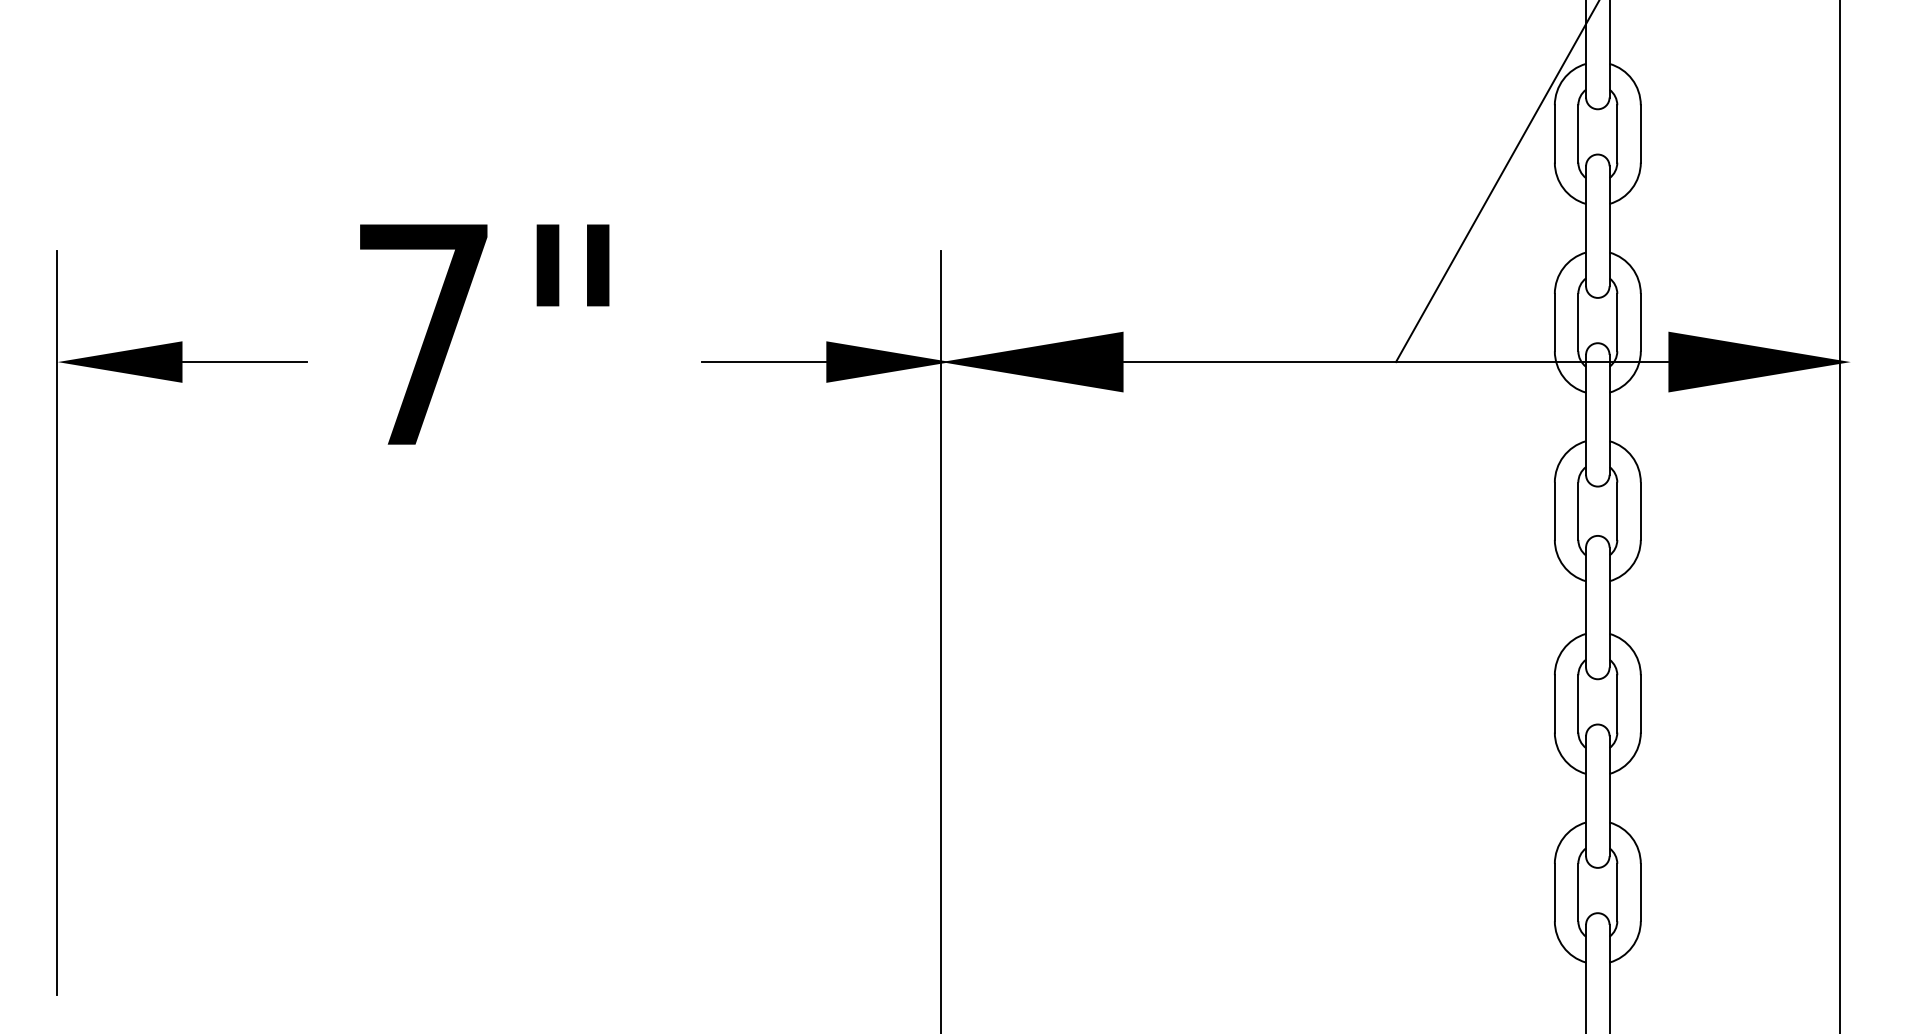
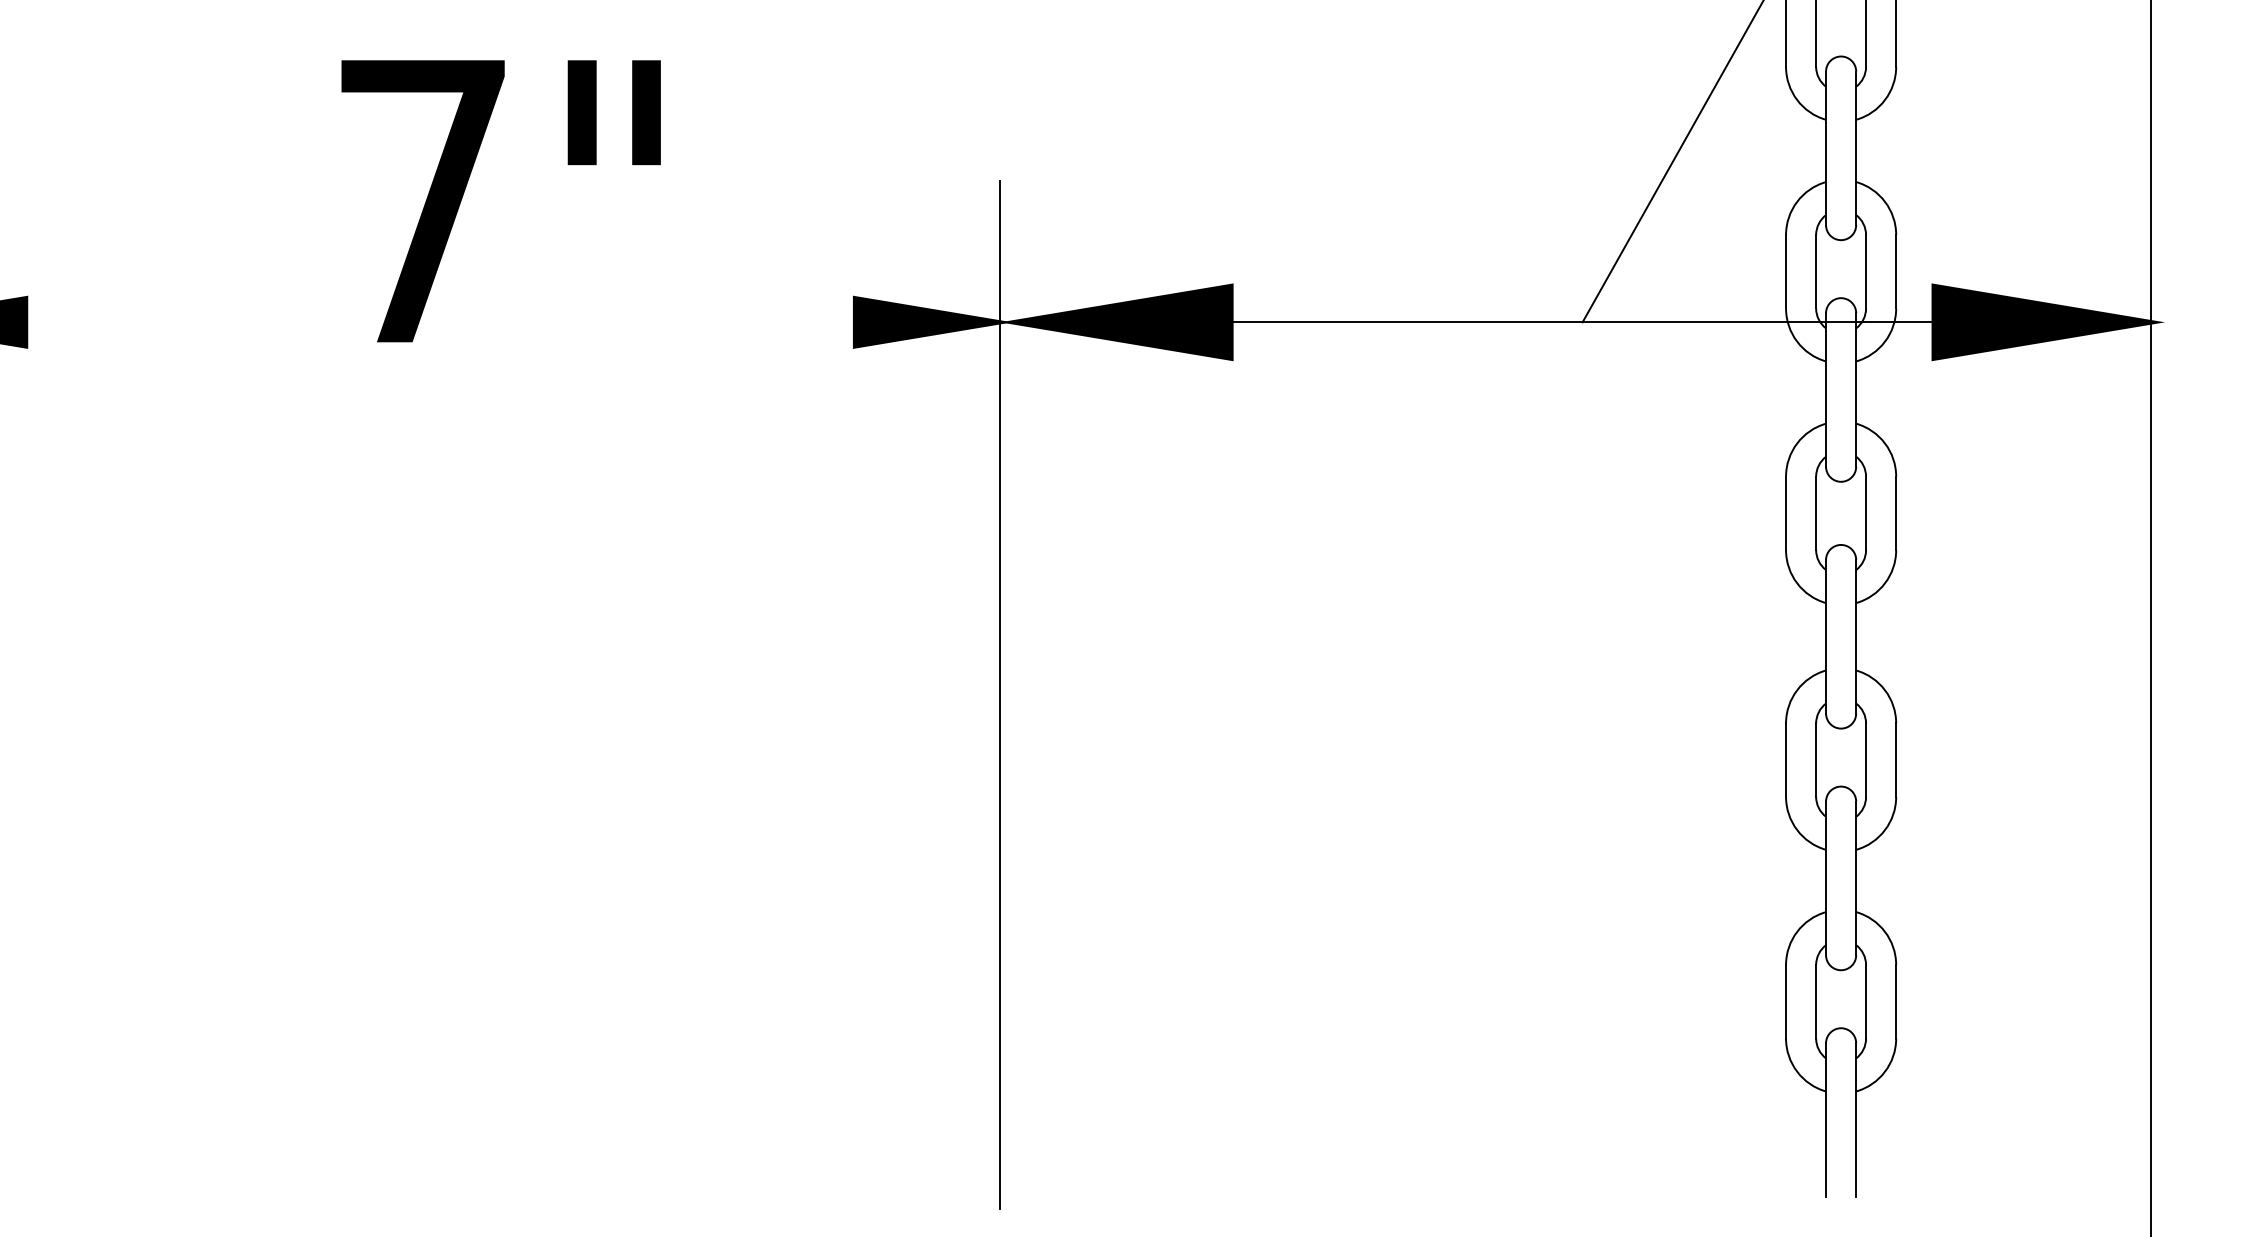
text: (484, 334) -> (500, 201), moved
line: (244, 362) -> (107, 322), removed
line: (763, 362) -> (772, 322), removed

